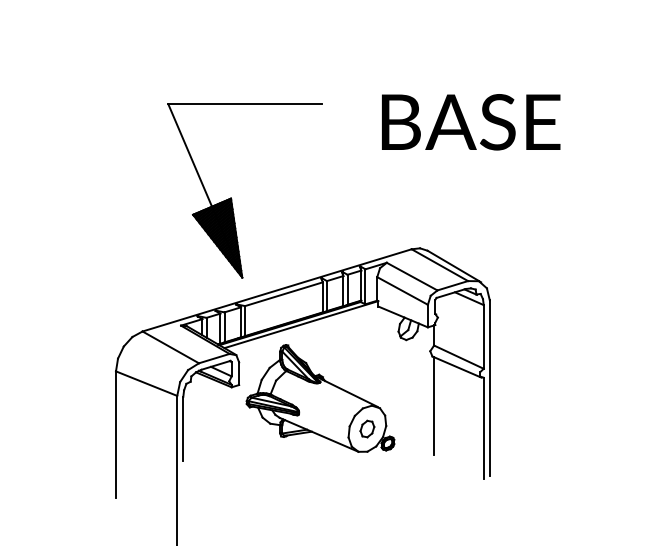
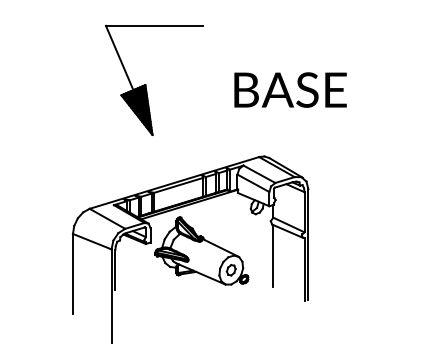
text: (470, 121) -> (290, 89), moved
part: (232, 197) -> (146, 84), moved

